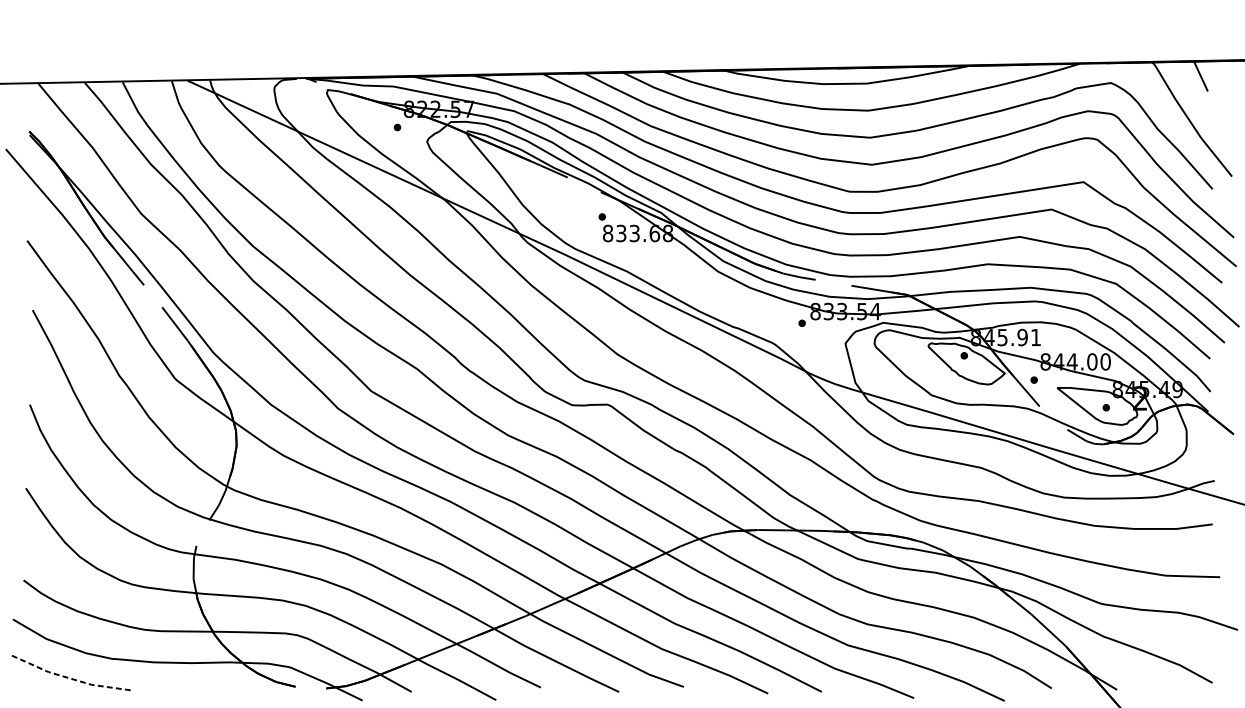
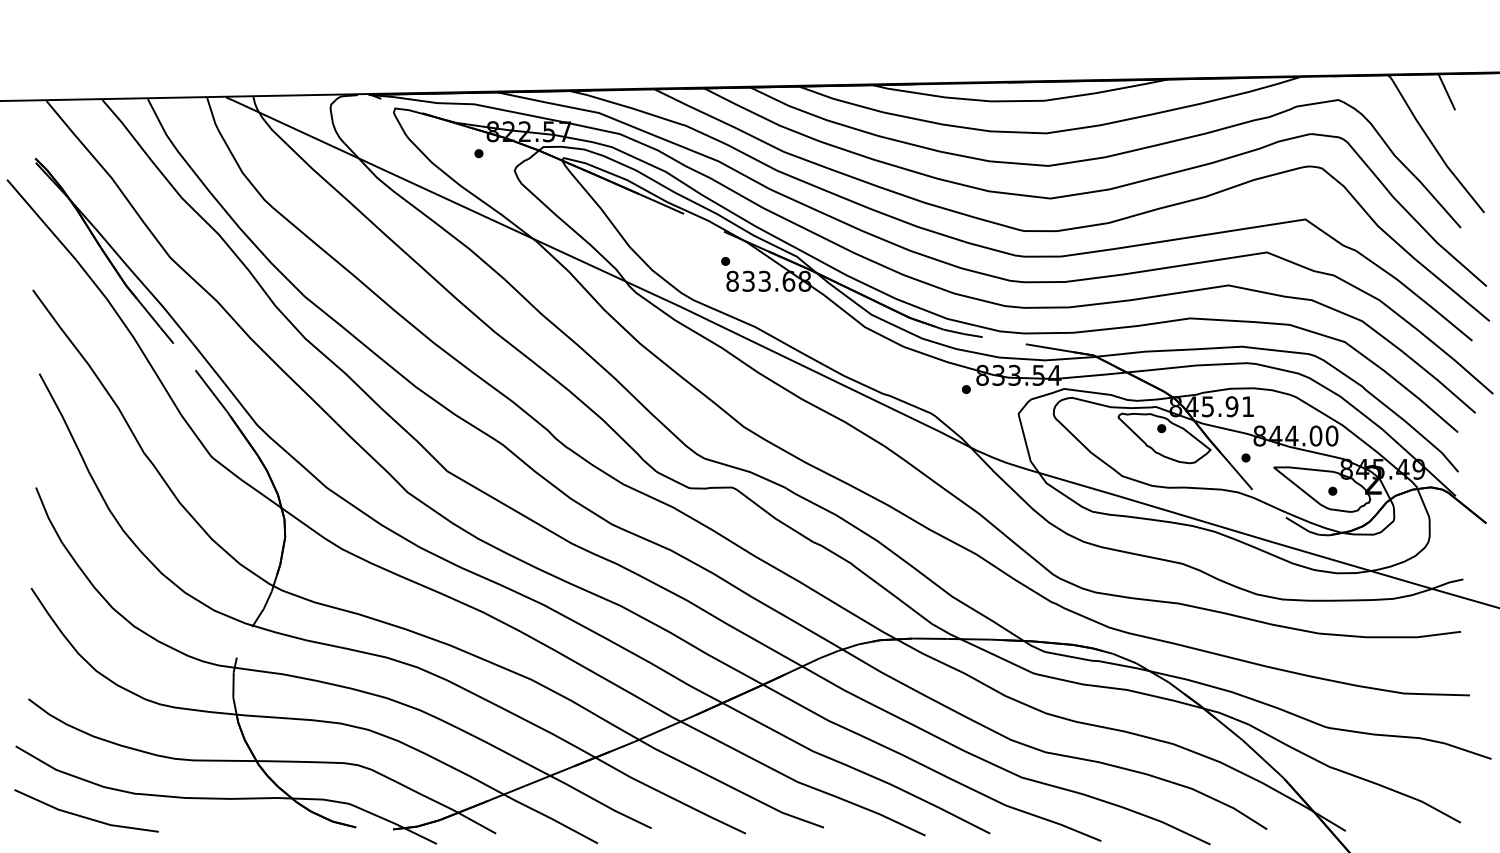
line: (70, 678) -> (85, 817), dashed -> solid

